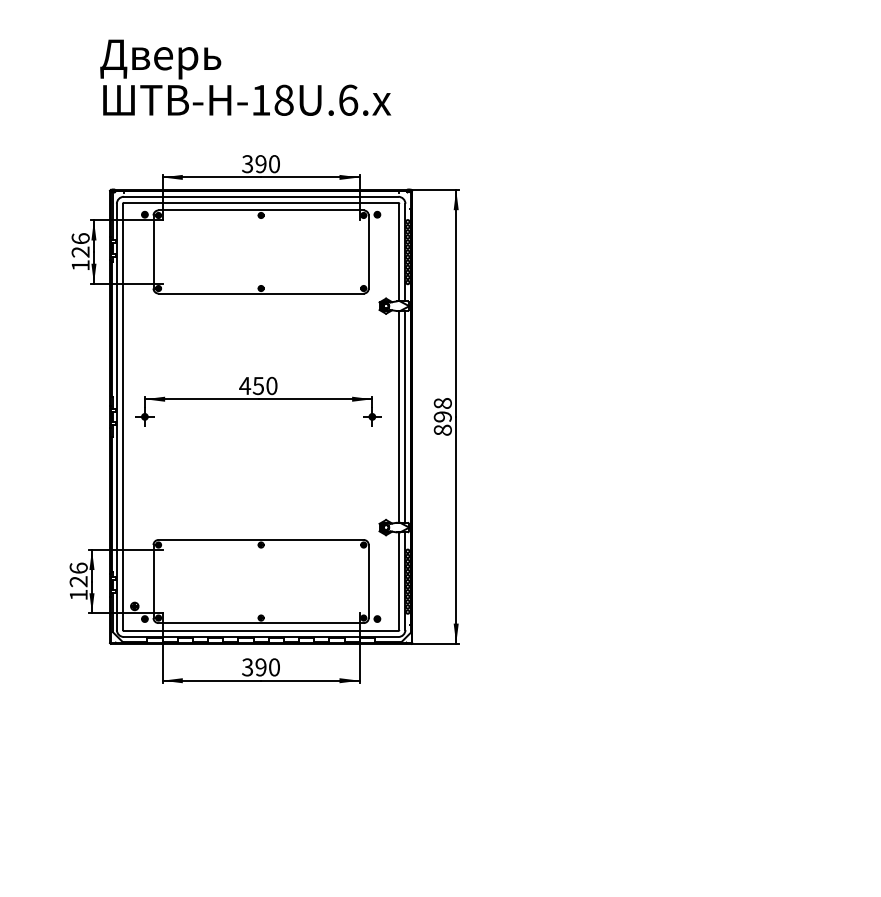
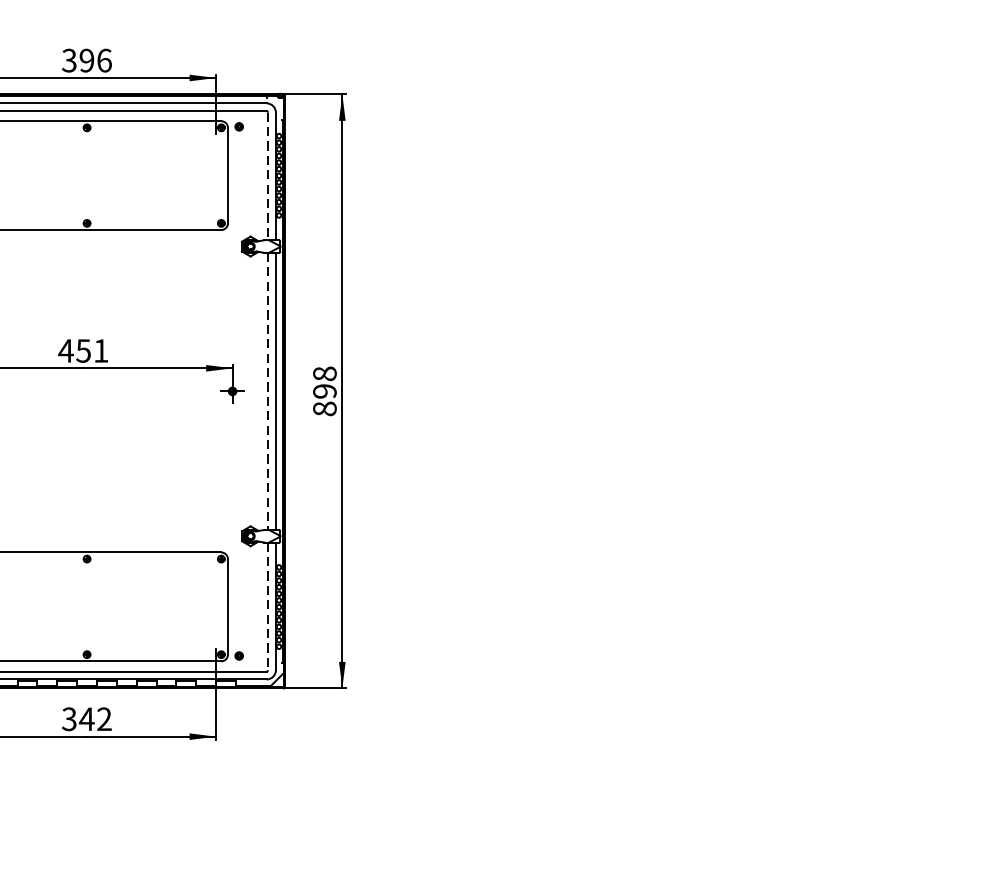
text: (274, 164) -> (104, 61), 390 -> 396
line: (399, 252) -> (268, 176), solid -> dashed
text: (271, 385) -> (100, 350), 450 -> 451
line: (399, 416) -> (268, 390), solid -> dashed
line: (399, 581) -> (268, 606), solid -> dashed
text: (267, 667) -> (95, 719), 390 -> 342

